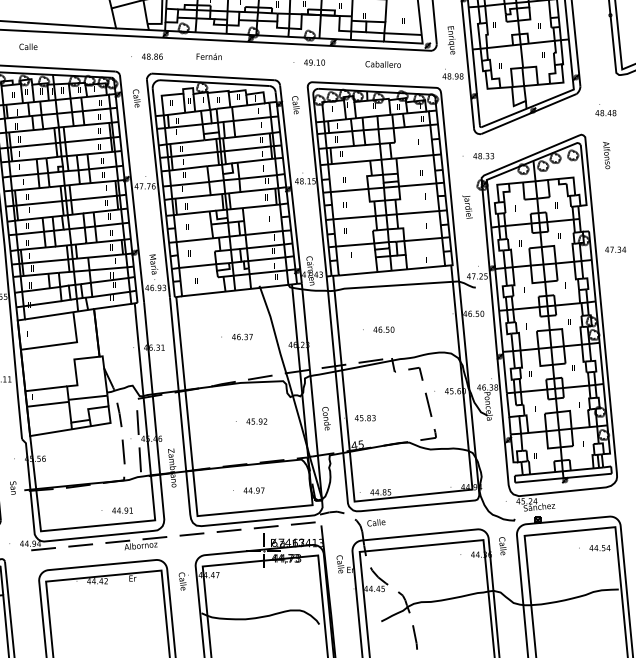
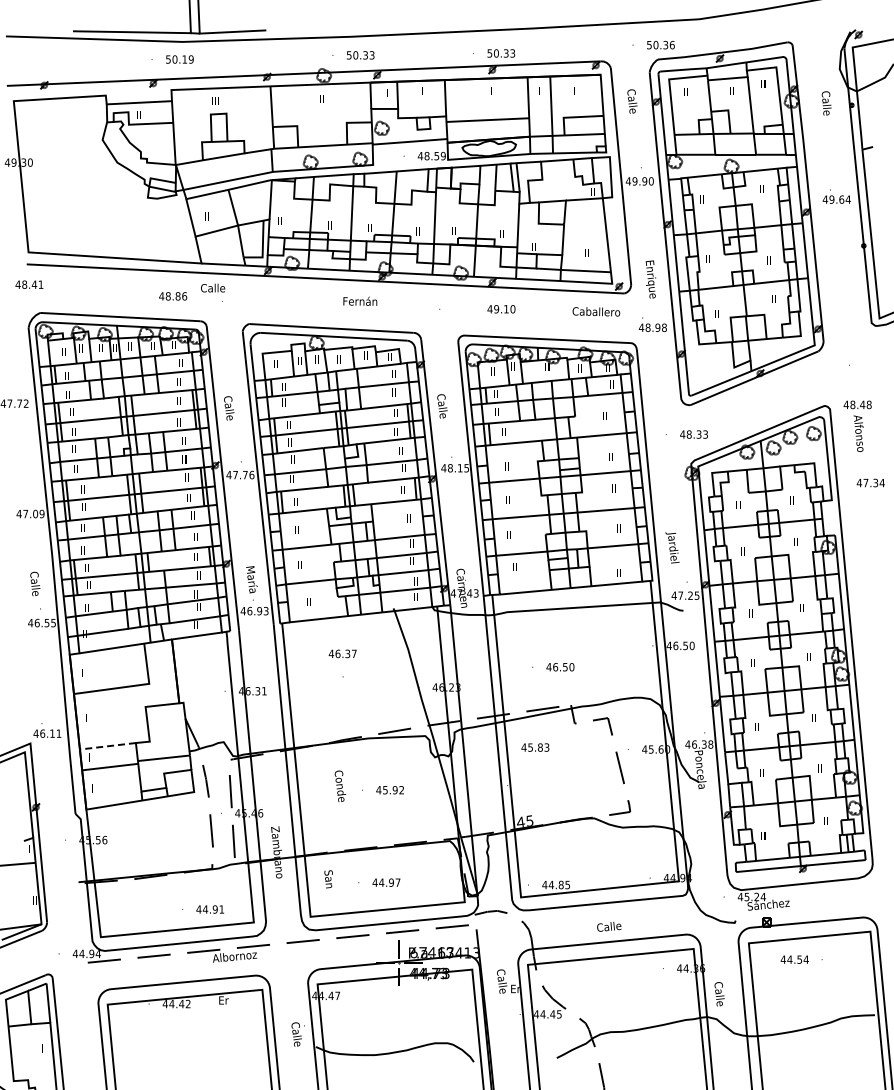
text: (28, 46) -> (213, 287), moved
text: (152, 56) -> (173, 296), moved
text: (209, 56) -> (360, 300), moved
text: (314, 62) -> (501, 309), moved
text: (383, 64) -> (596, 311), moved
text: (136, 98) -> (229, 408), moved
text: (295, 105) -> (442, 406), moved
text: (605, 112) -> (857, 404), moved
text: (467, 206) -> (672, 547), moved
text: (615, 249) -> (870, 482), moved
text: (242, 336) -> (342, 653), moved
line: (45, 388) -> (107, 746), solid -> dashed
text: (326, 418) -> (340, 786), moved
text: (365, 418) -> (535, 747), moved
text: (13, 488) -> (328, 879), moved
text: (376, 522) -> (609, 926), moved
text: (502, 546) -> (719, 994), moved
text: (599, 547) -> (794, 959), moved
text: (183, 581) -> (297, 1034), moved

